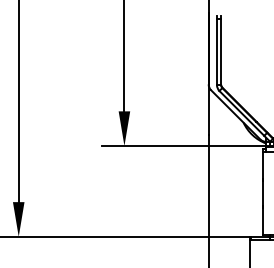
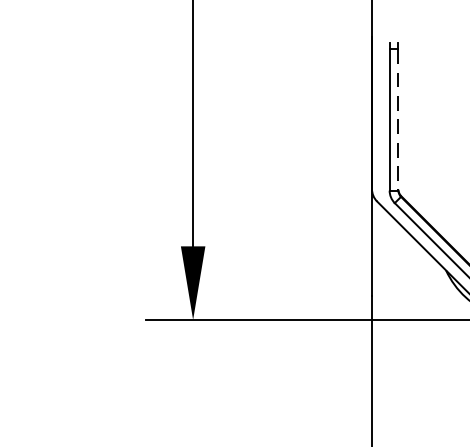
line: (221, 52) -> (399, 121), solid -> dashed

